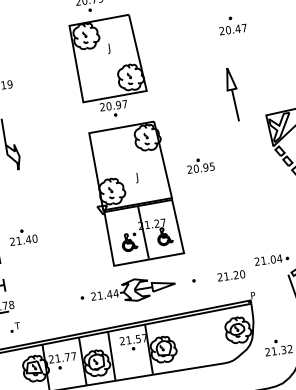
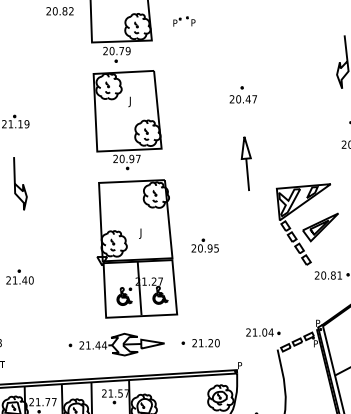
part: (231, 24) -> (242, 94), moved
part: (199, 165) -> (204, 245), moved
text: (230, 276) -> (205, 343), moved

